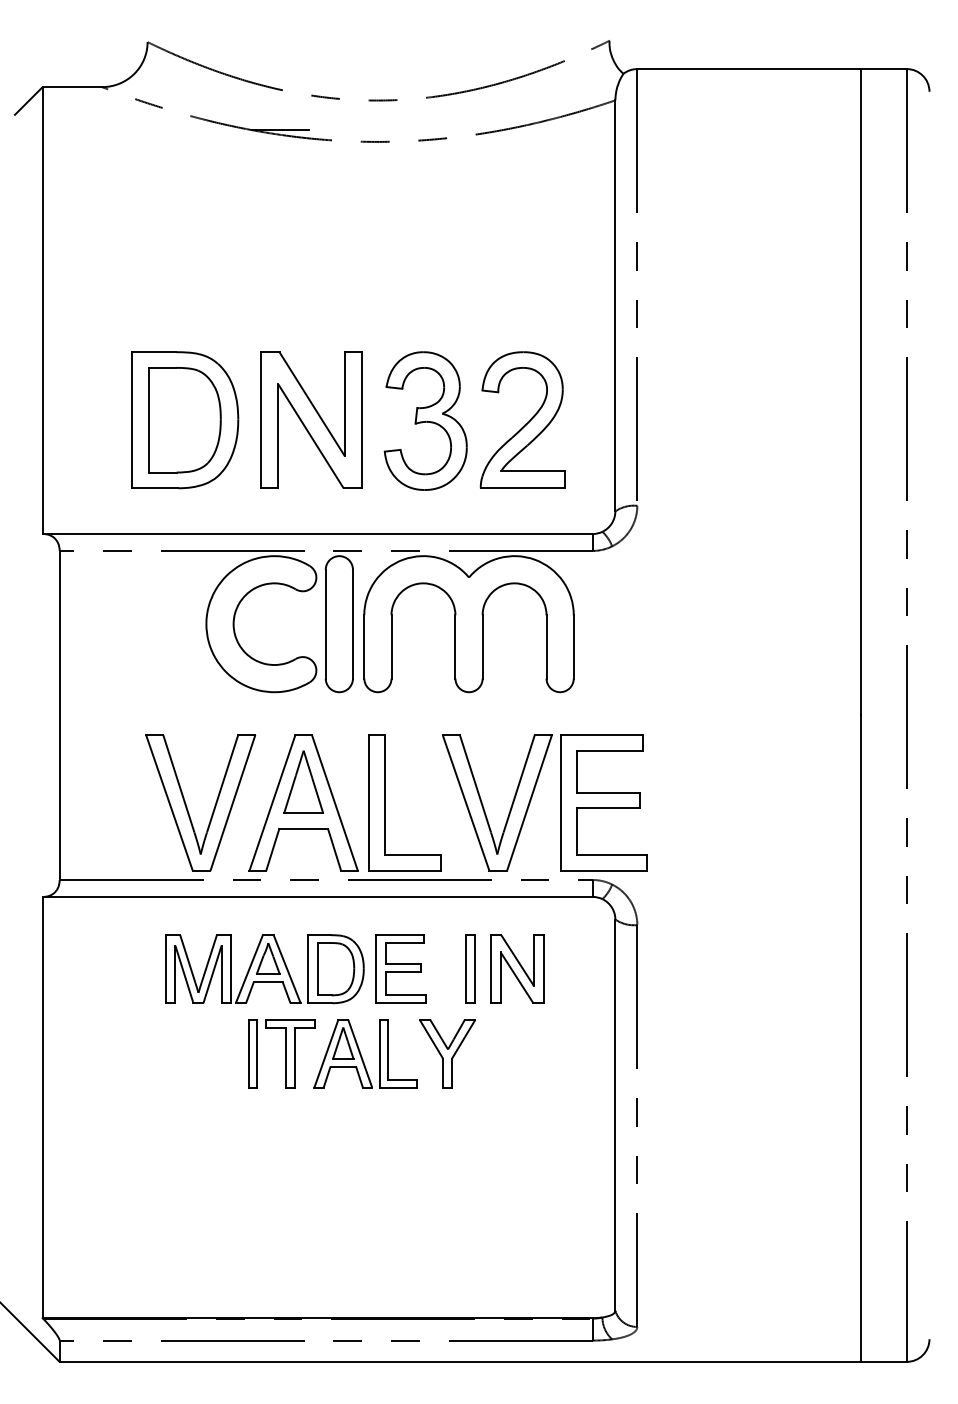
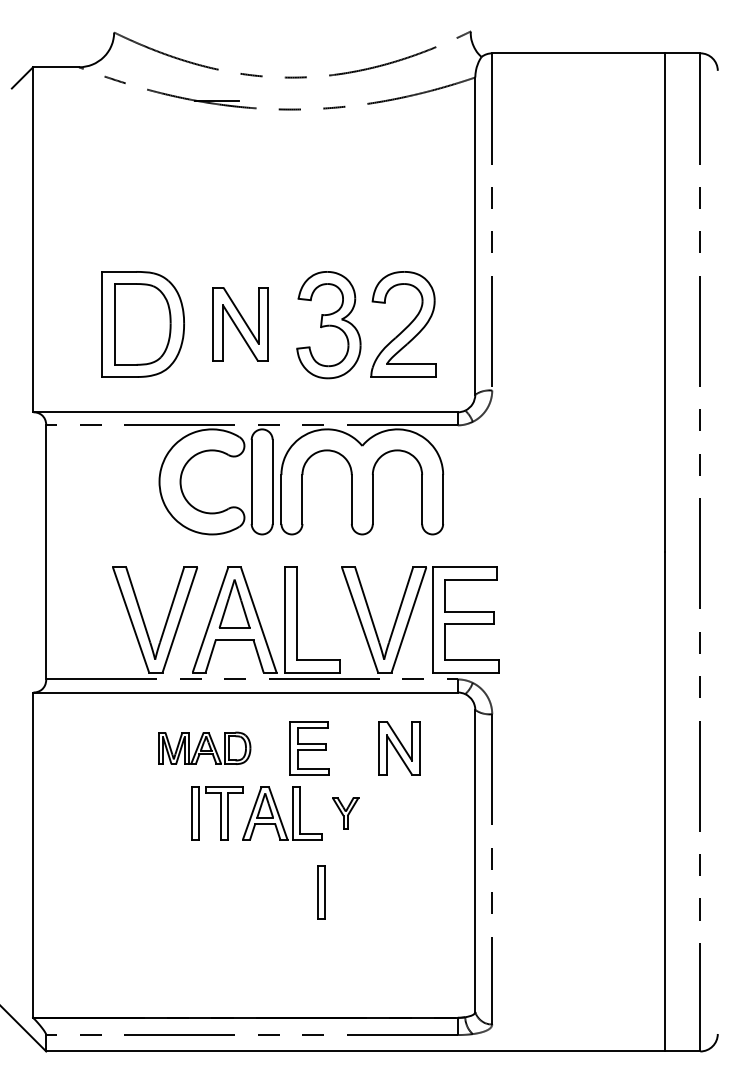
part: (311, 420) -> (240, 324), size x0.7
part: (264, 969) -> (204, 748), size x0.6
part: (470, 969) -> (321, 892), moved
part: (447, 1053) -> (345, 813), size x0.6

